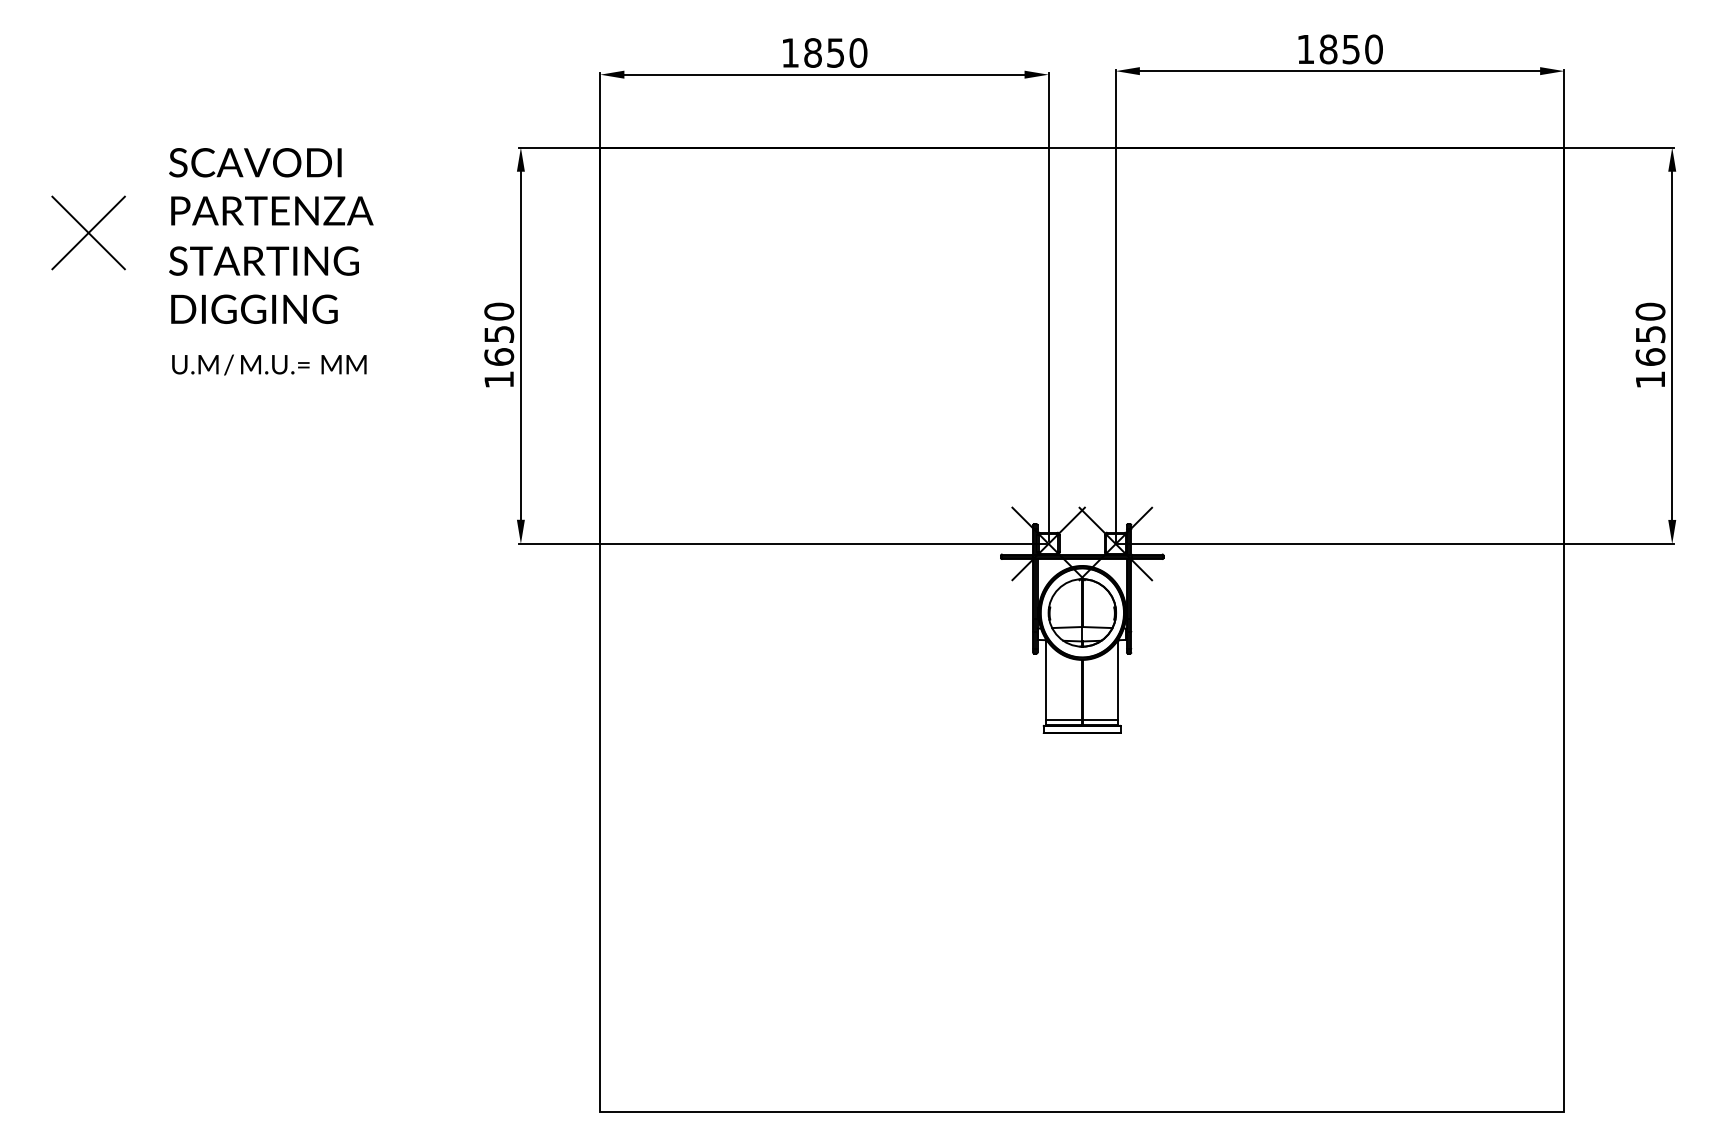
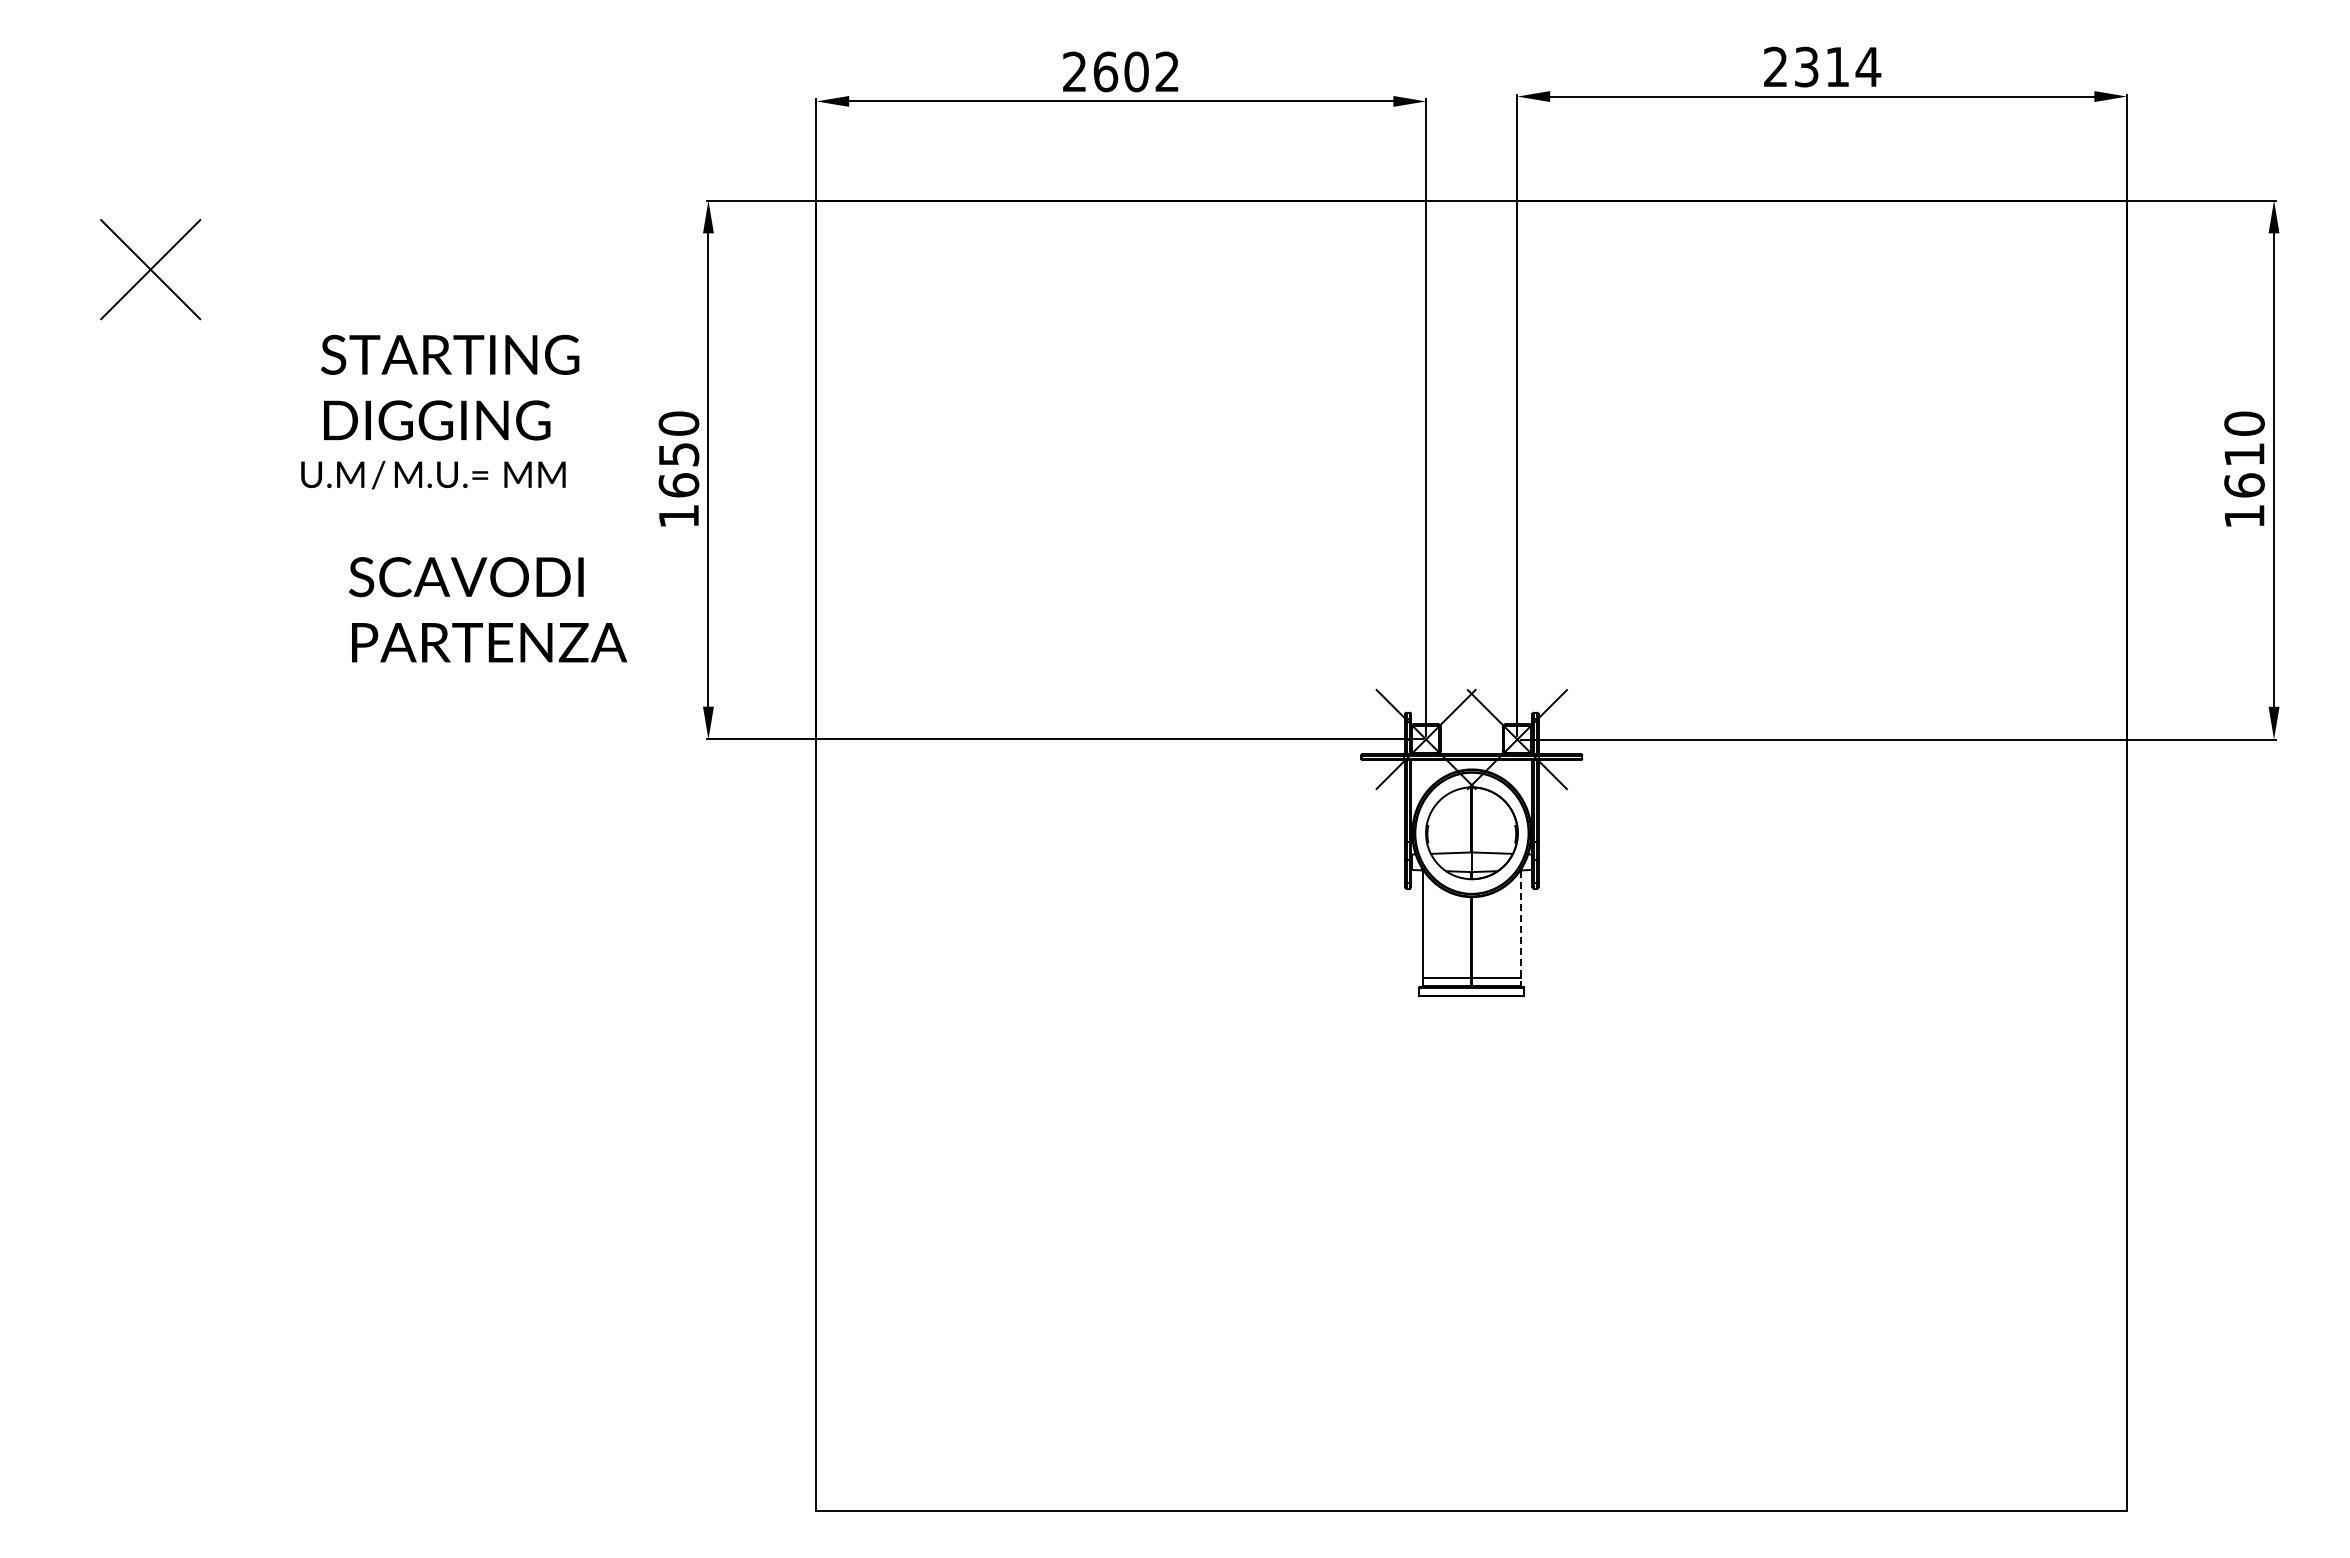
text: (1340, 49) -> (1822, 66), 1850 -> 2314
text: (824, 52) -> (1121, 71), 1850 -> 2602
text: (271, 186) -> (488, 609), moved
part: (88, 232) -> (150, 269), moved
text: (264, 285) -> (450, 387), moved
text: (1650, 334) -> (2244, 454), 1650 -> 1610
text: (269, 365) -> (433, 475), moved
line: (1118, 682) -> (1520, 928), solid -> dashed

